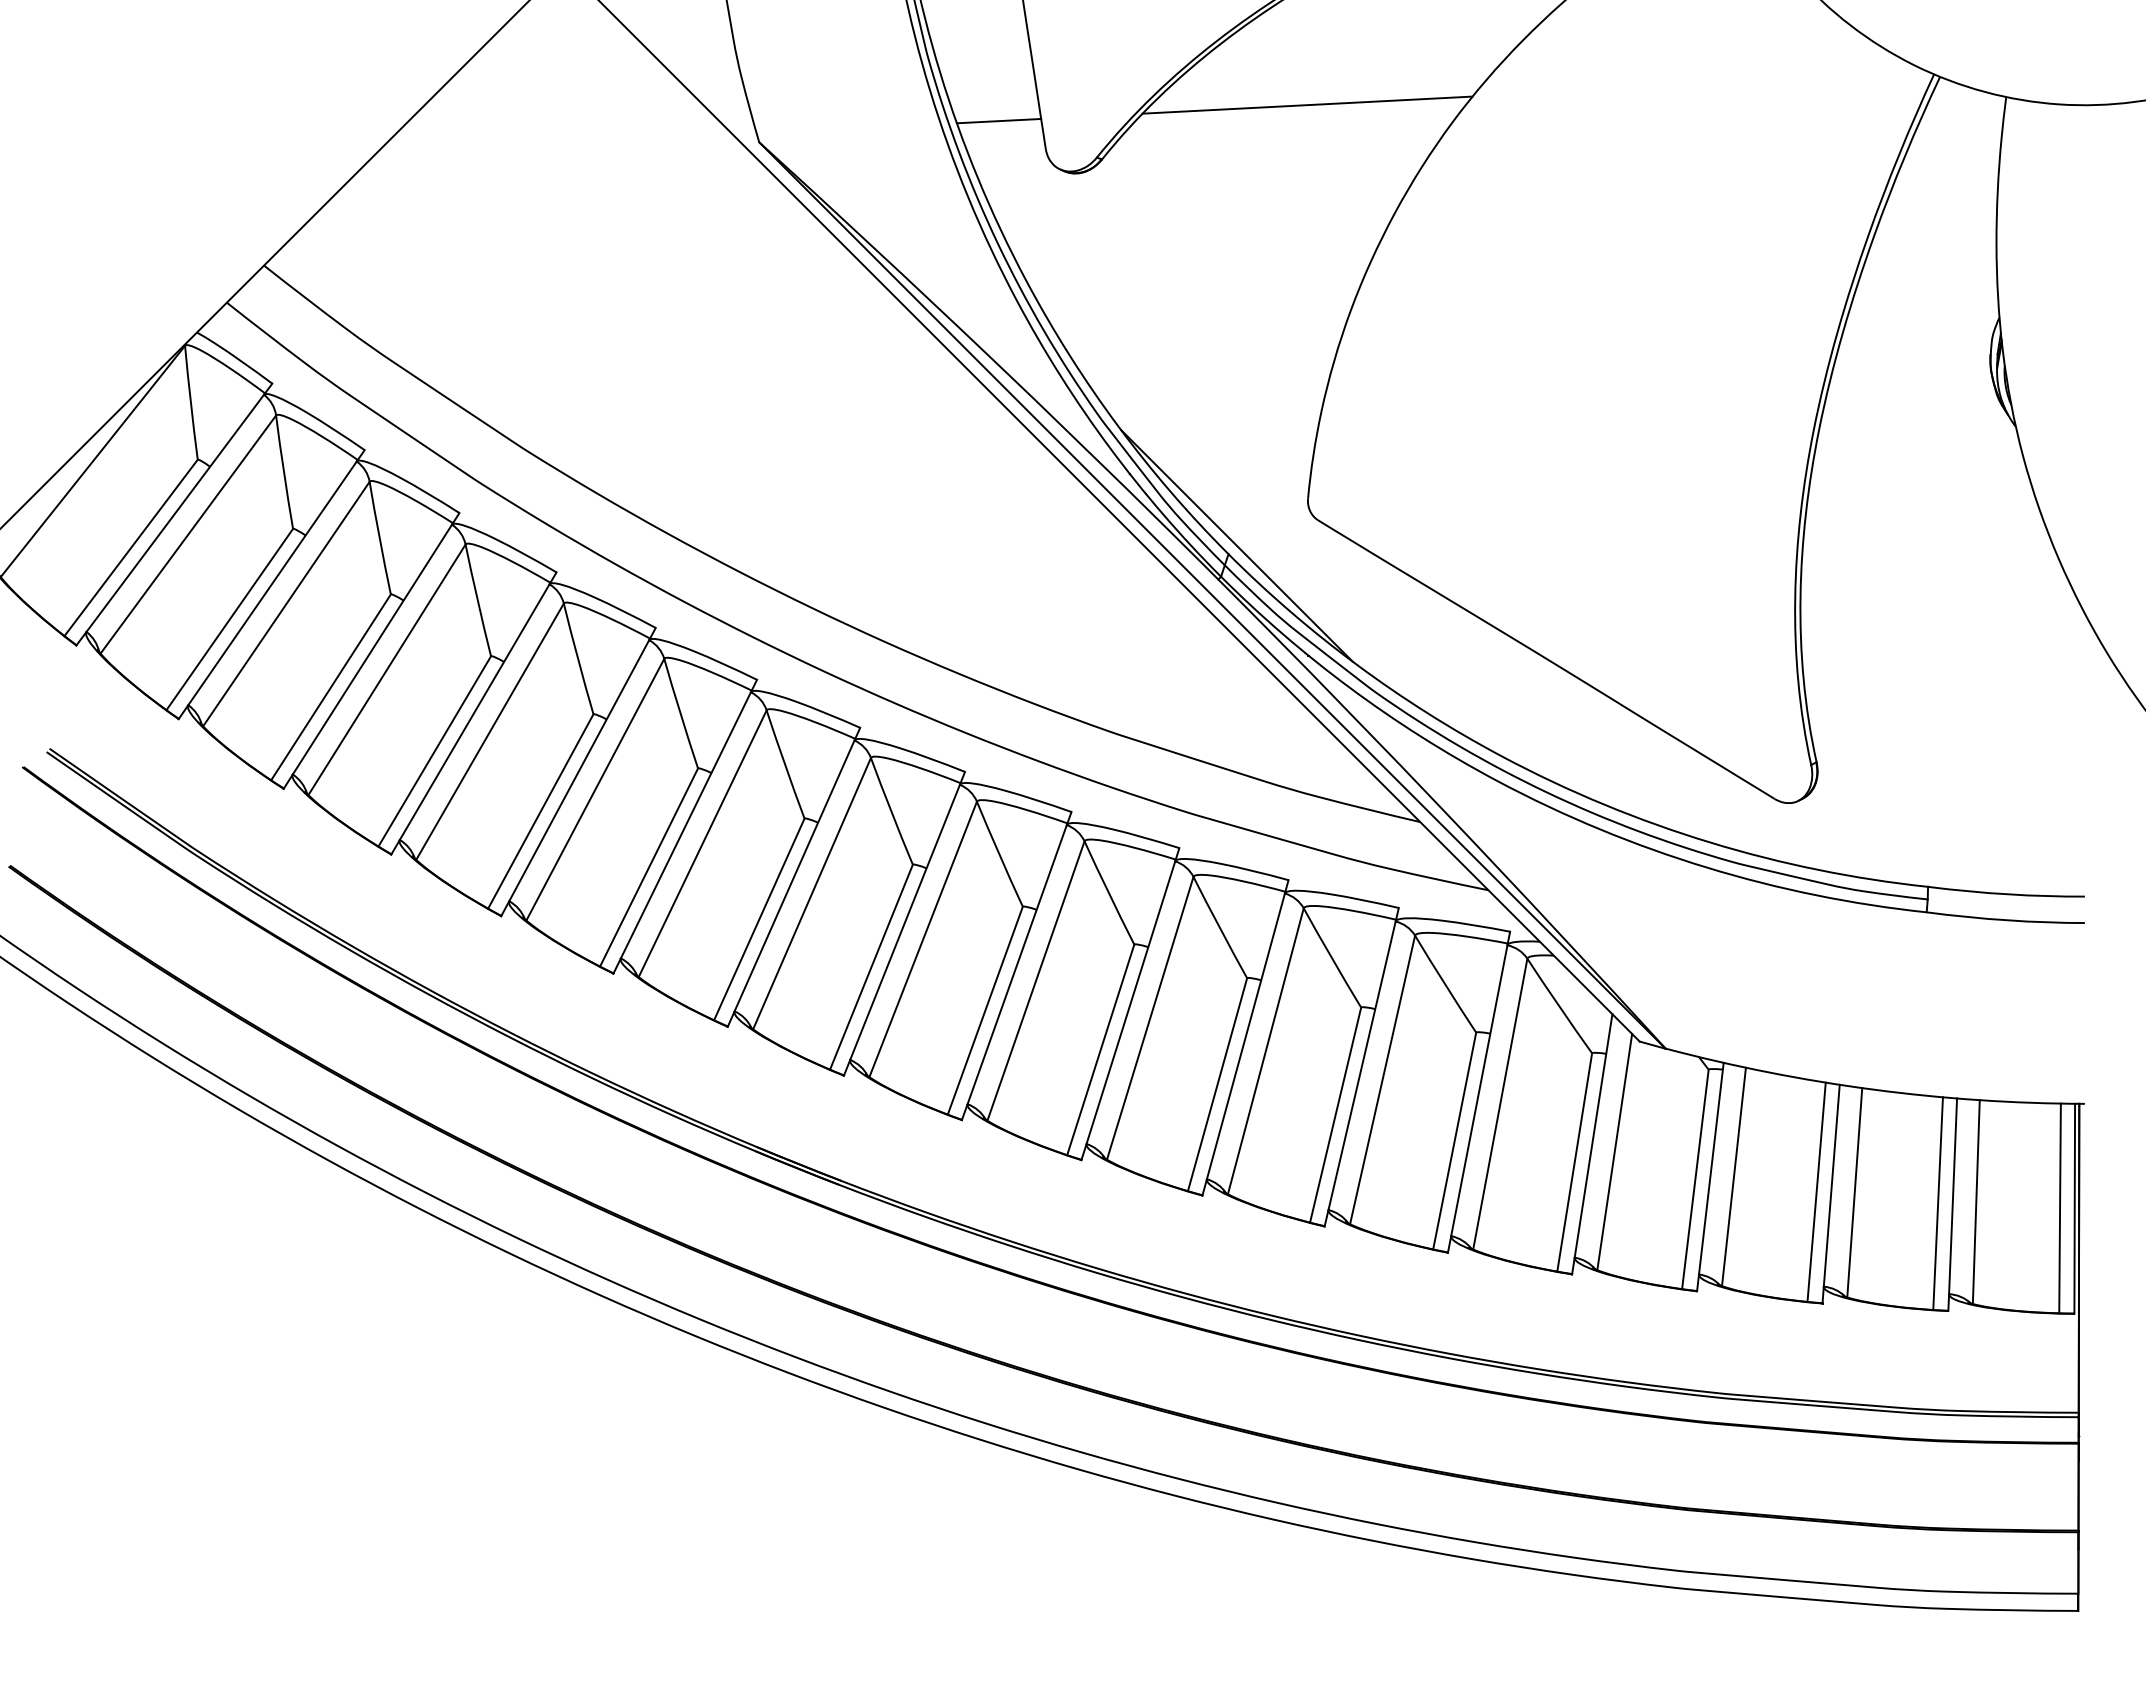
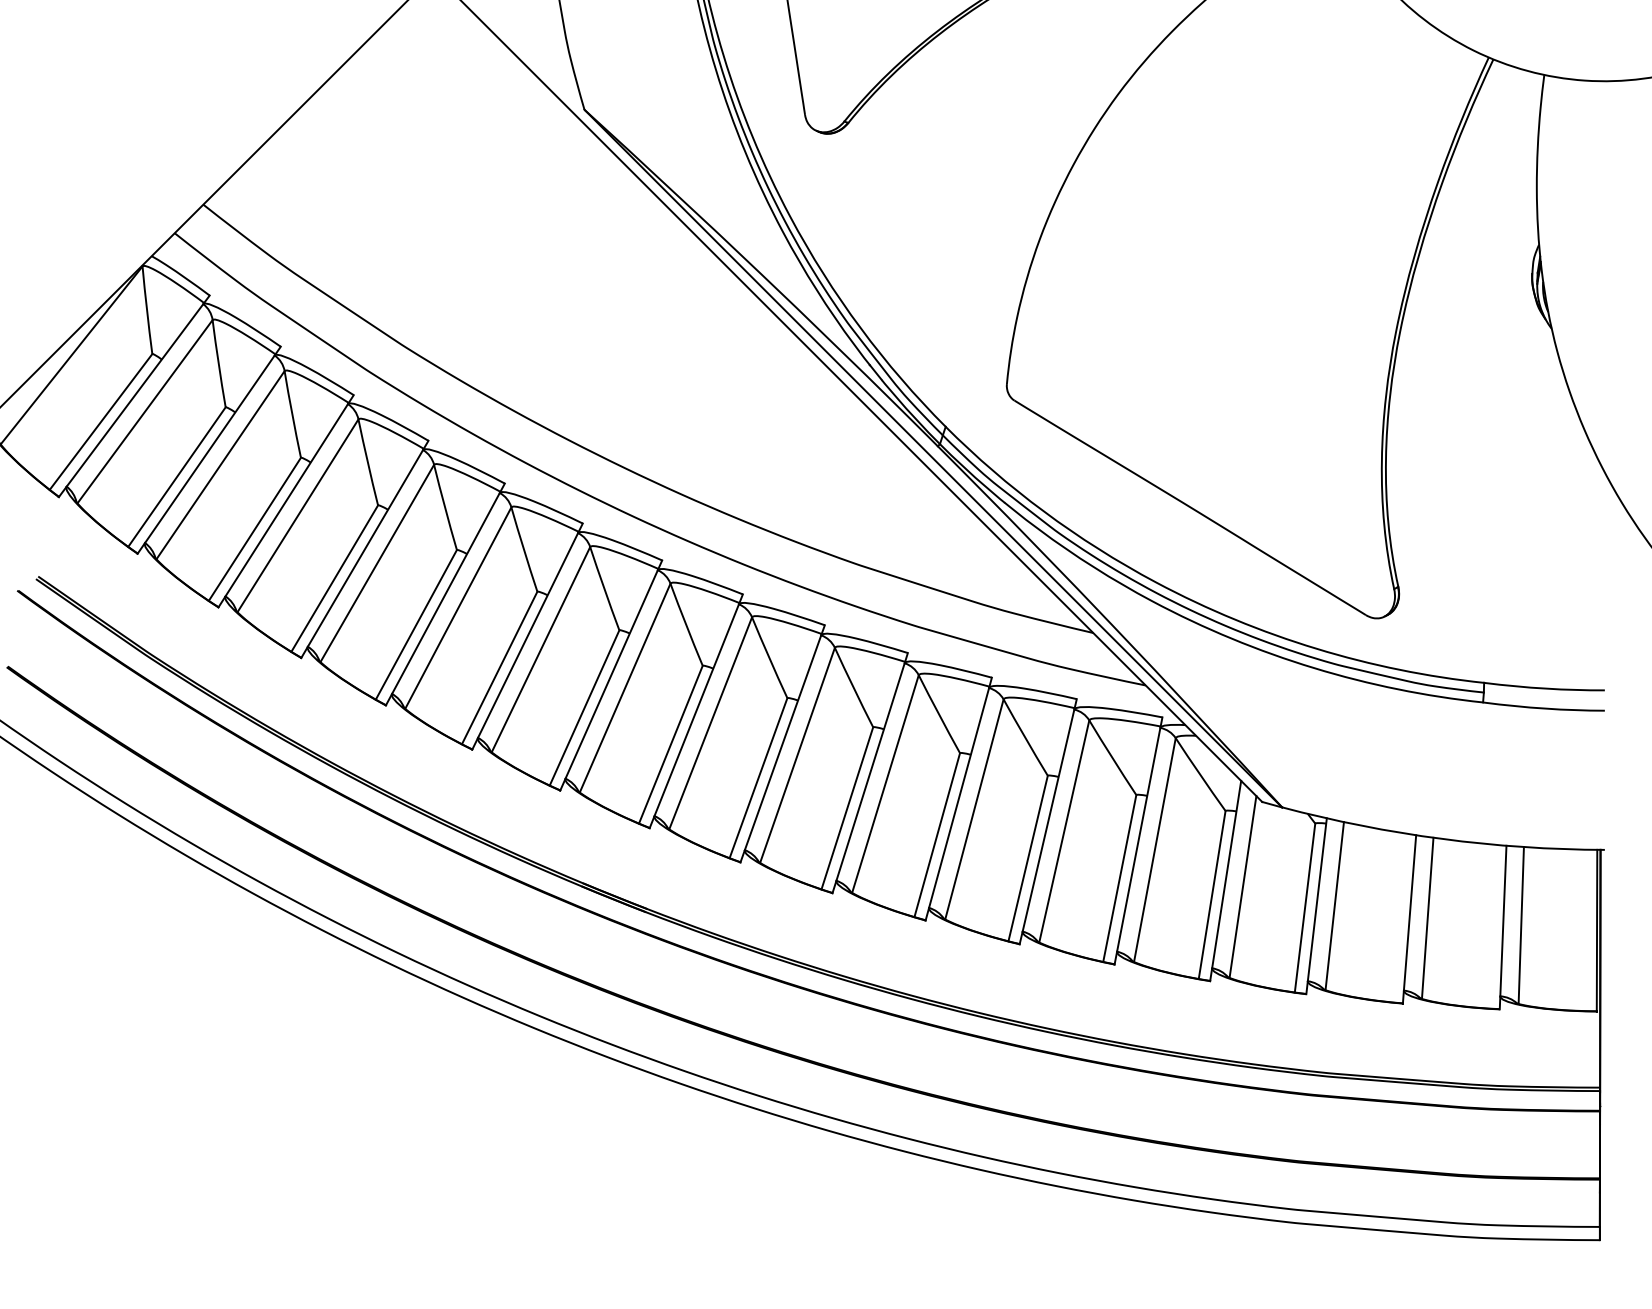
line: (1307, 104) -> (1006, 80), removed
line: (998, 120) -> (768, 93), removed
line: (1236, 545) -> (951, 420), removed
line: (1816, 1191) -> (1398, 917), removed
line: (1937, 1203) -> (1491, 926), removed
line: (2059, 1208) -> (1585, 930), removed

